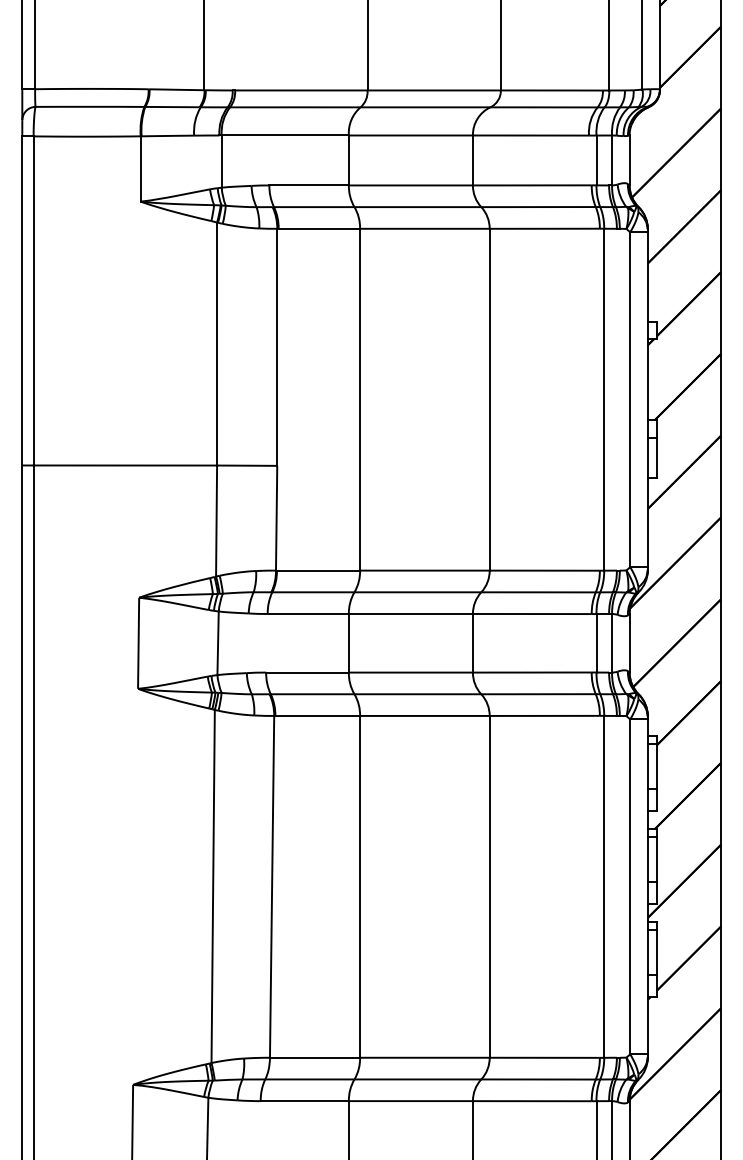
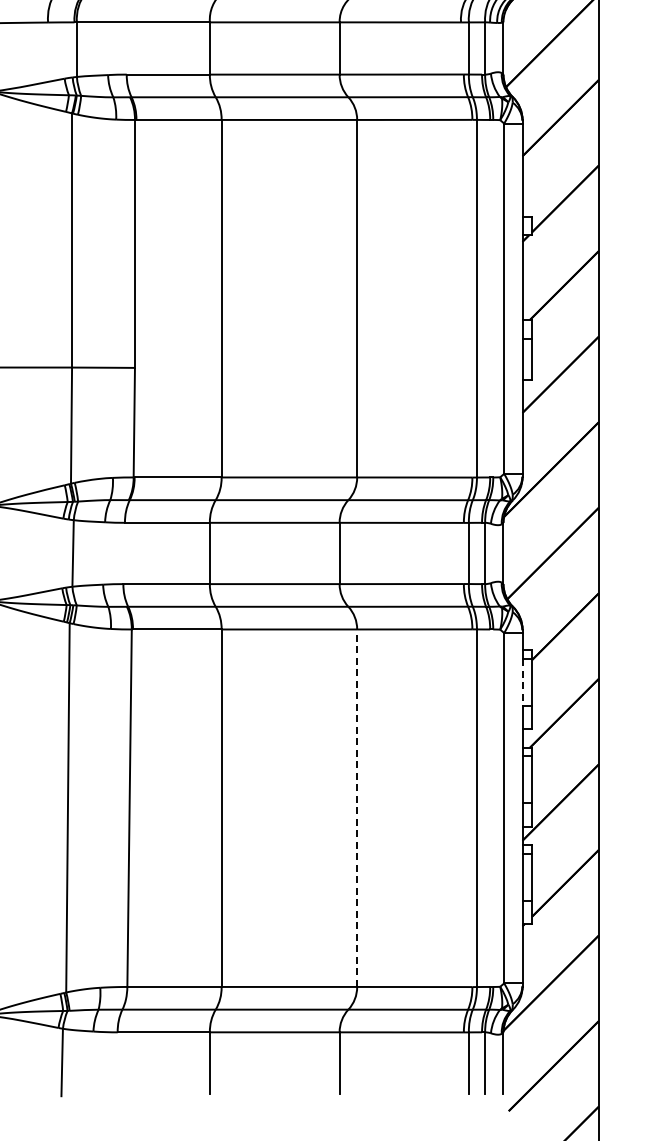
line: (647, 767) -> (522, 683), solid -> dashed
line: (489, 886) -> (356, 807), solid -> dashed

